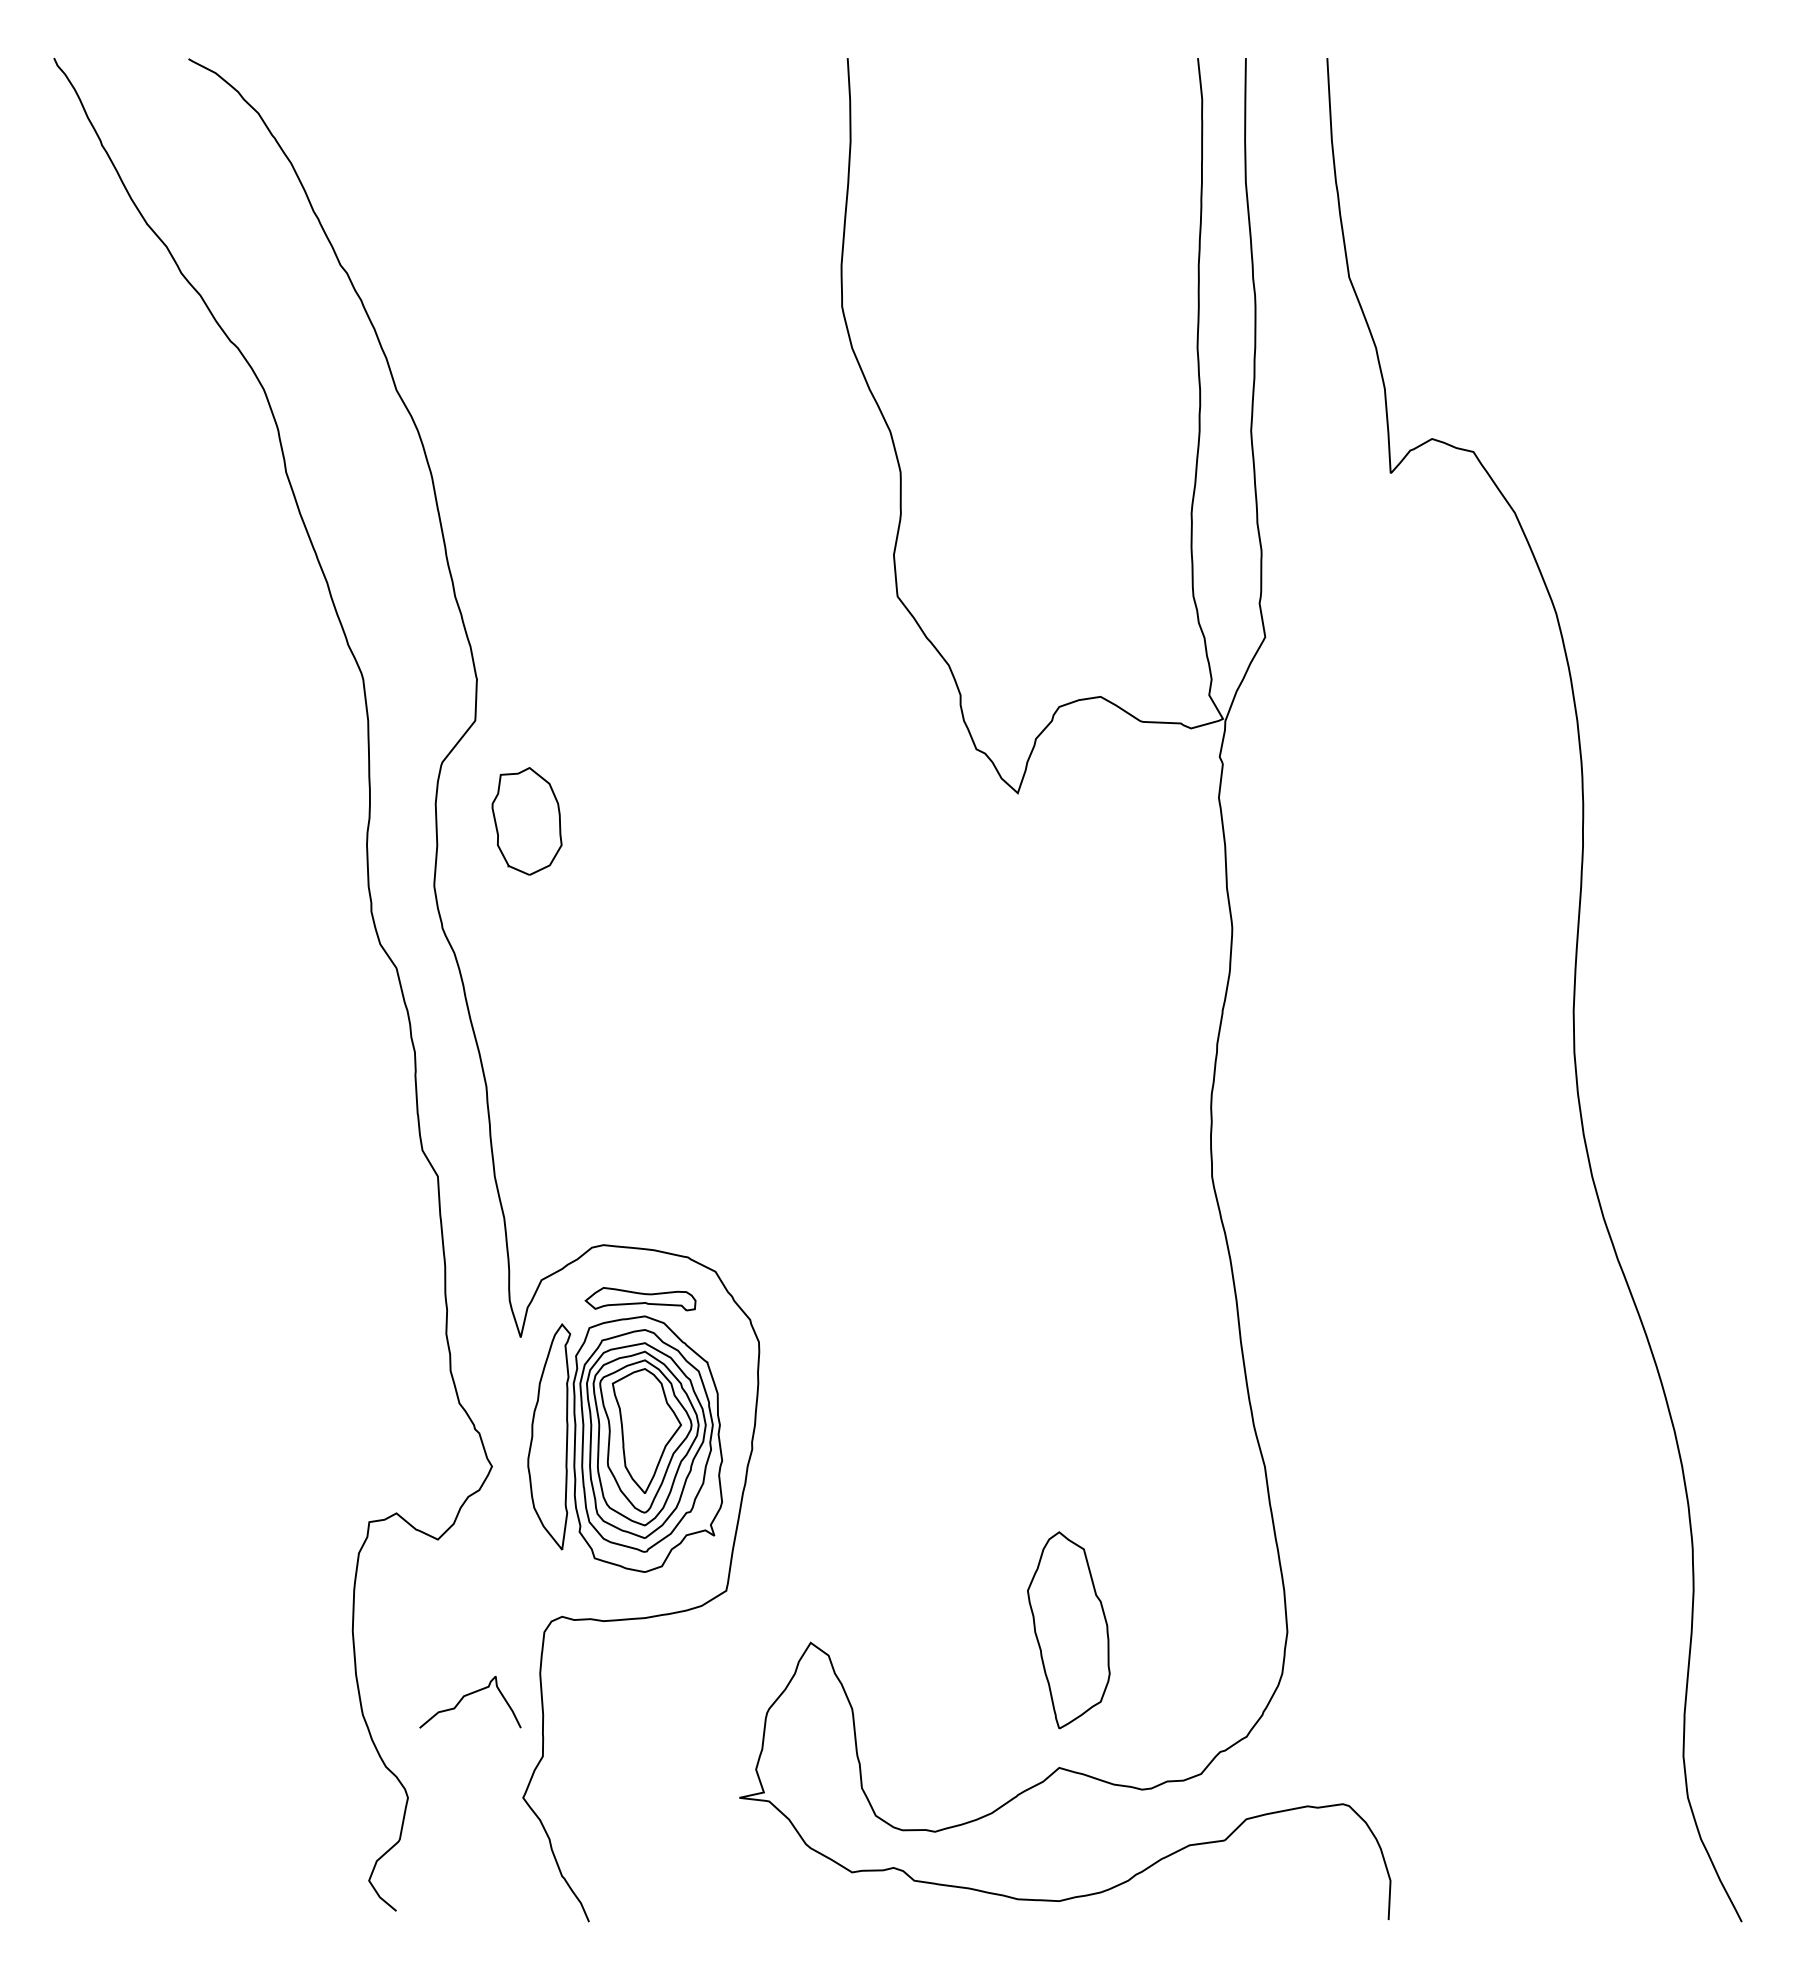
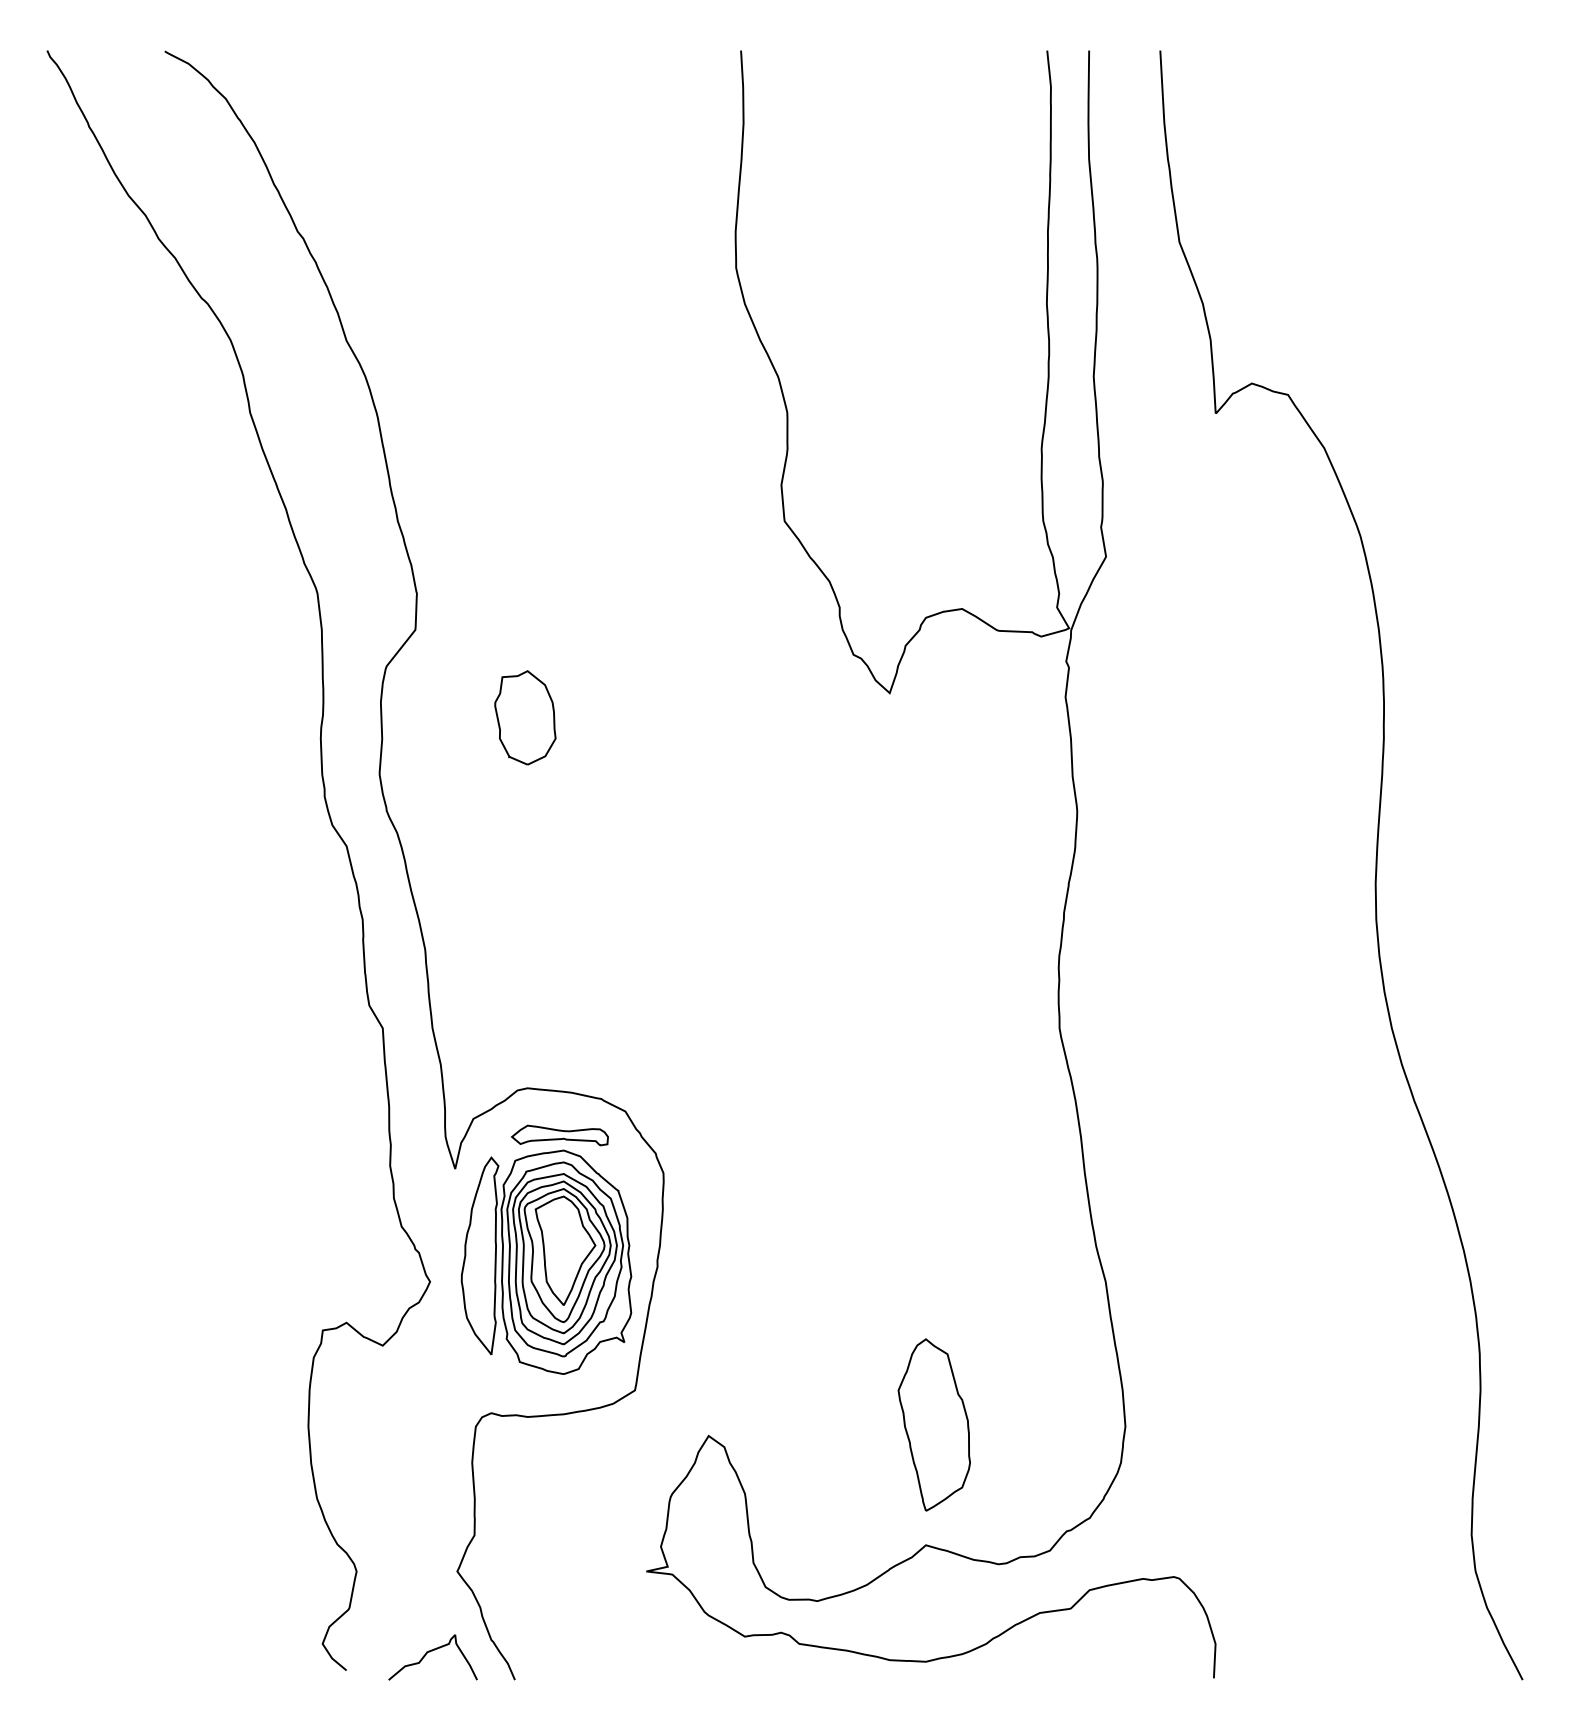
part: (526, 821) -> (524, 717), moved
curve: (469, 1695) -> (432, 1651), moved

